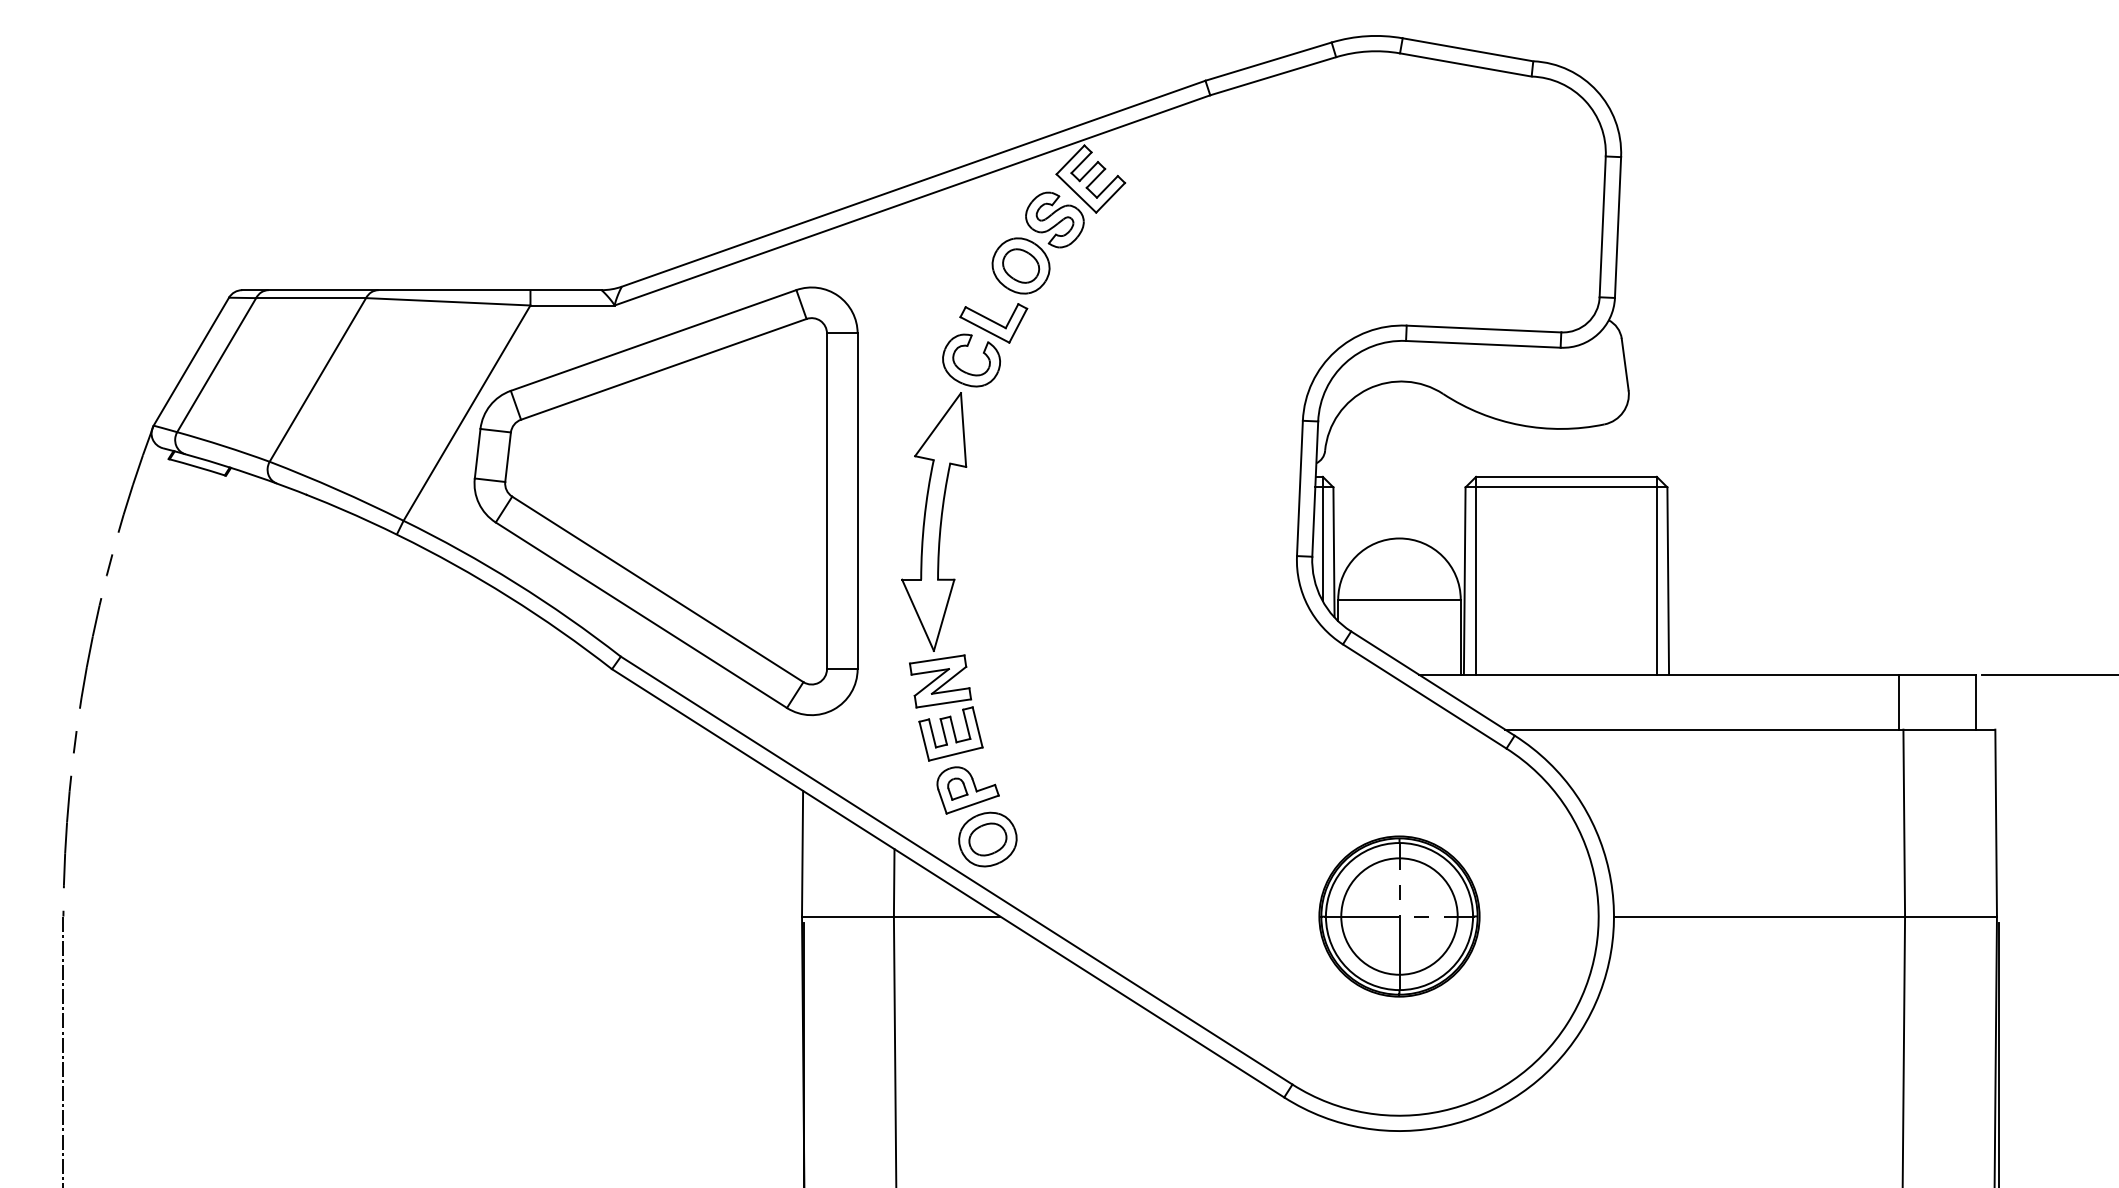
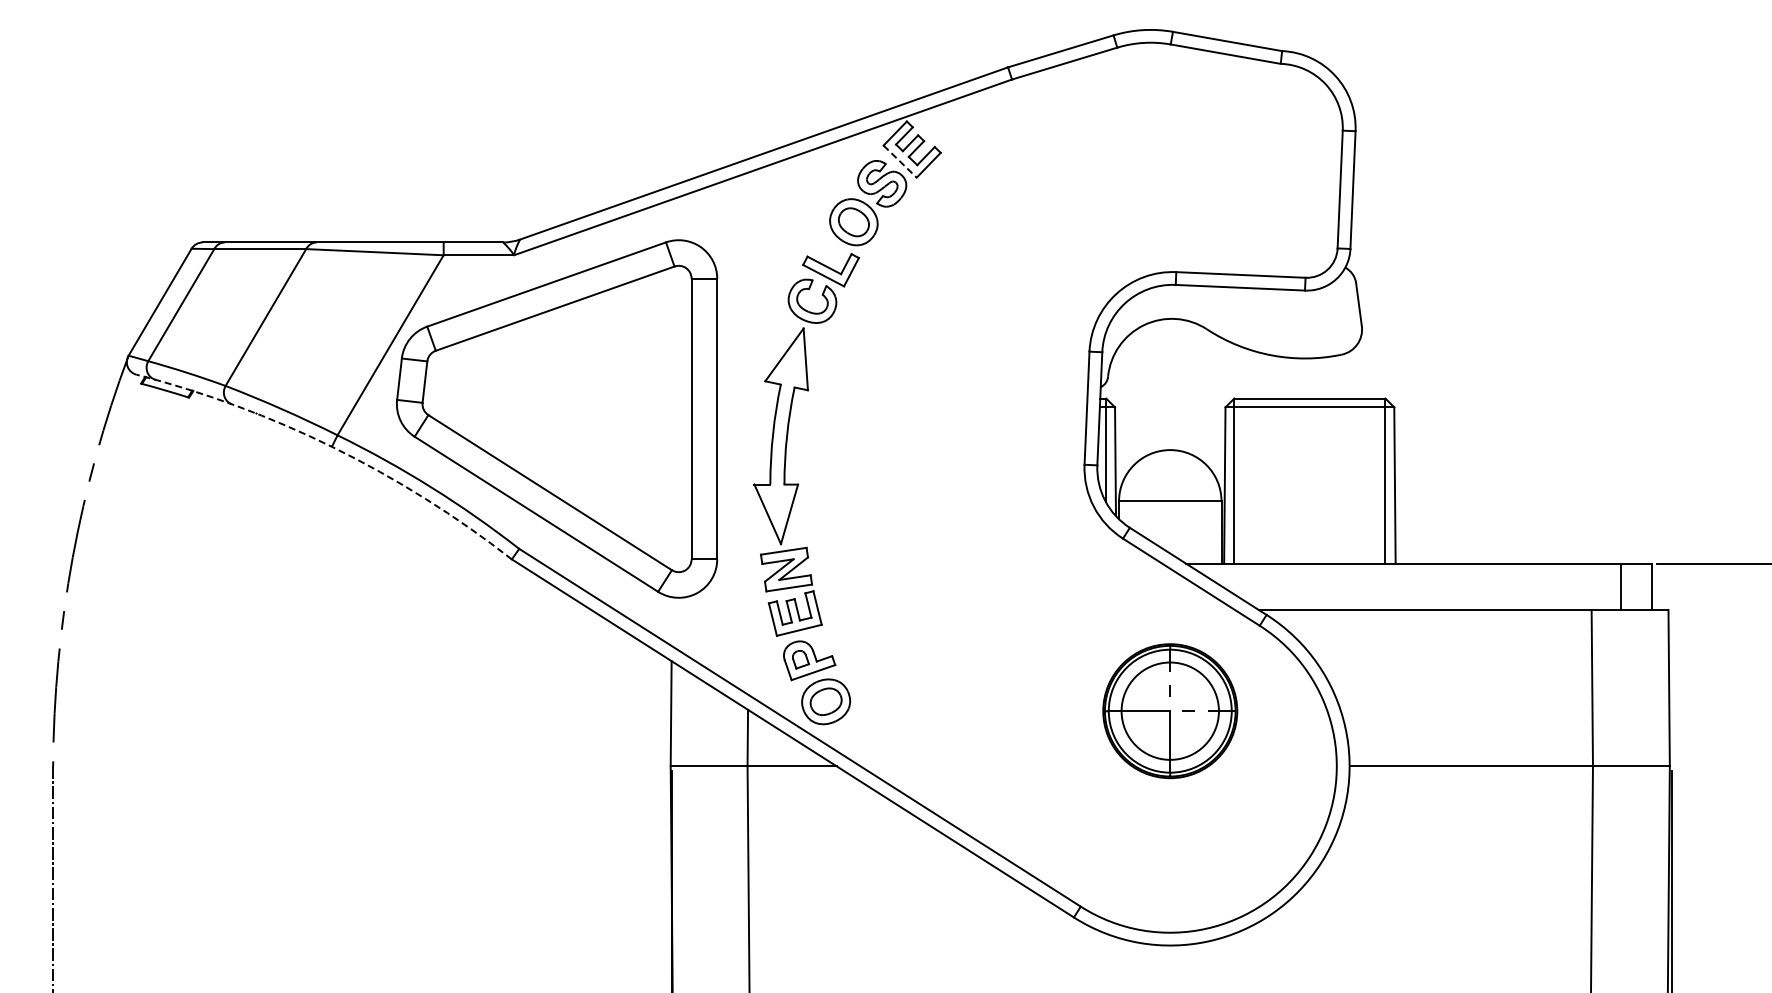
line: (1076, 193) -> (900, 161), solid -> dashed
arc: (398, 535) -> (333, 447), solid -> dashed
line: (1898, 701) -> (1620, 586), moved
part: (1399, 916) -> (1170, 711), moved

